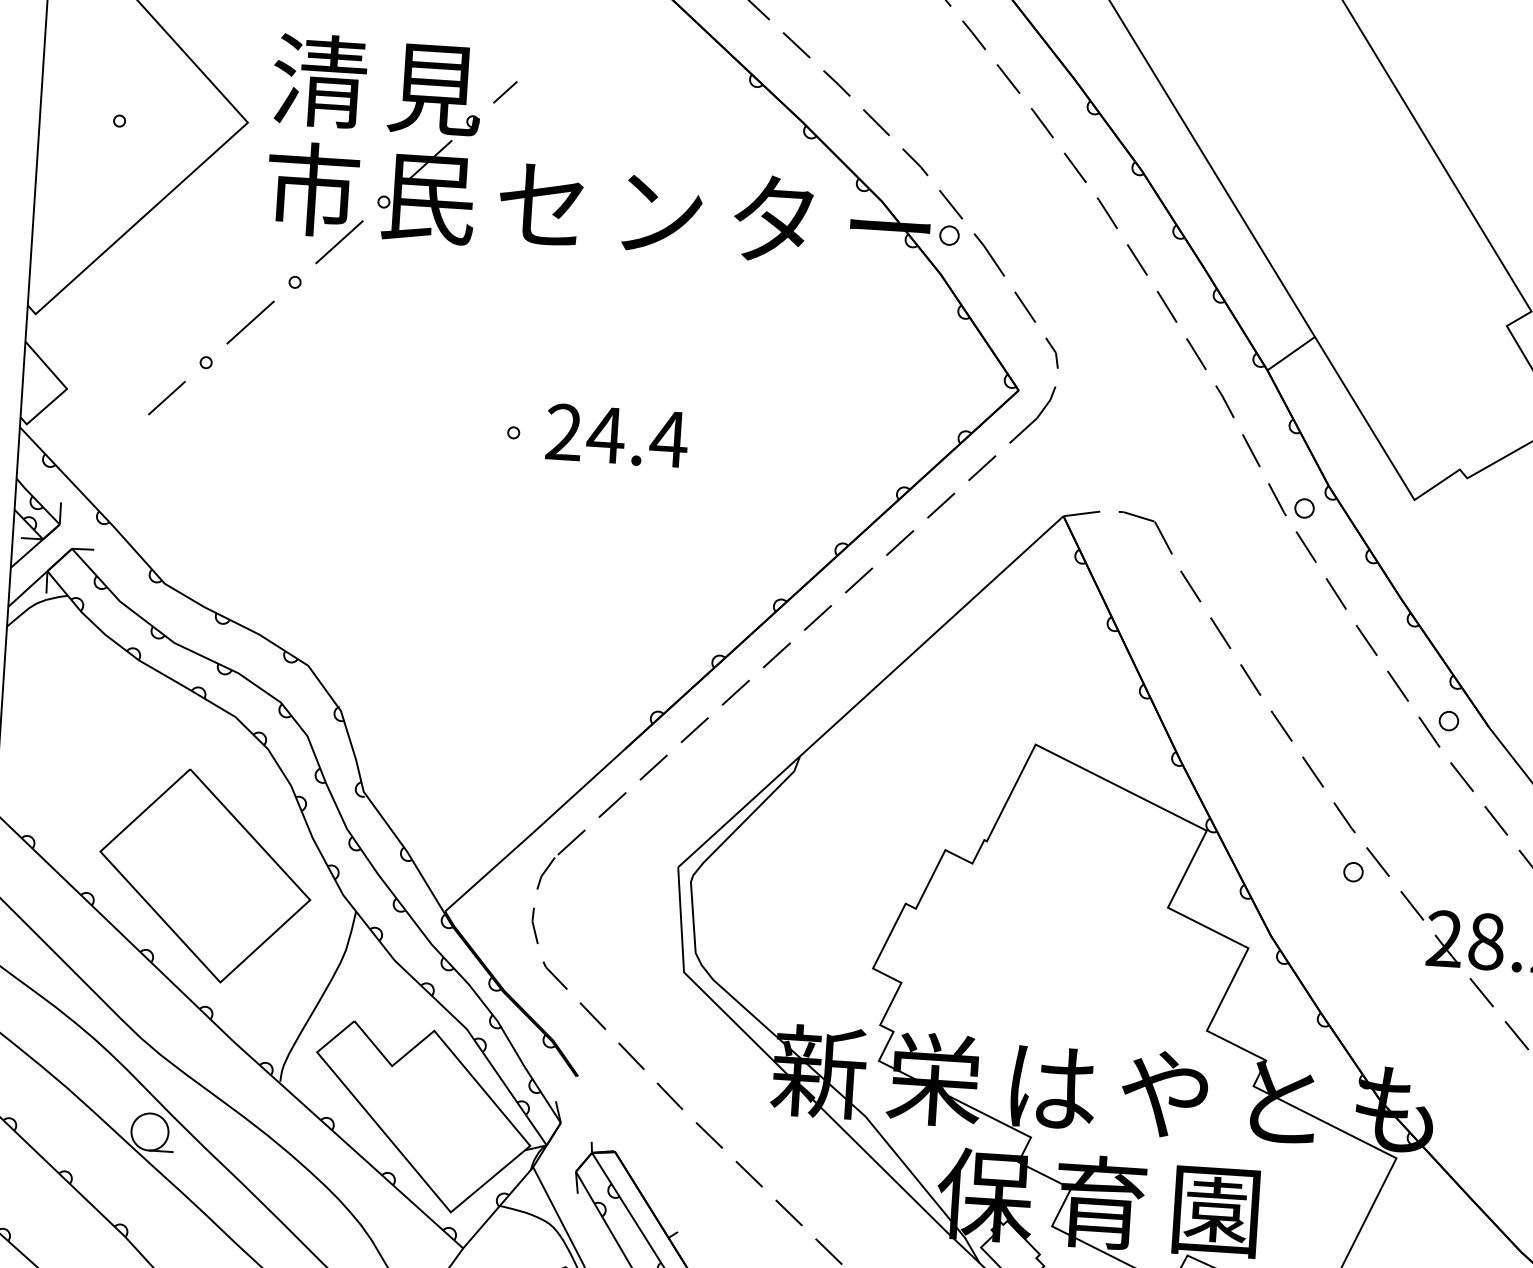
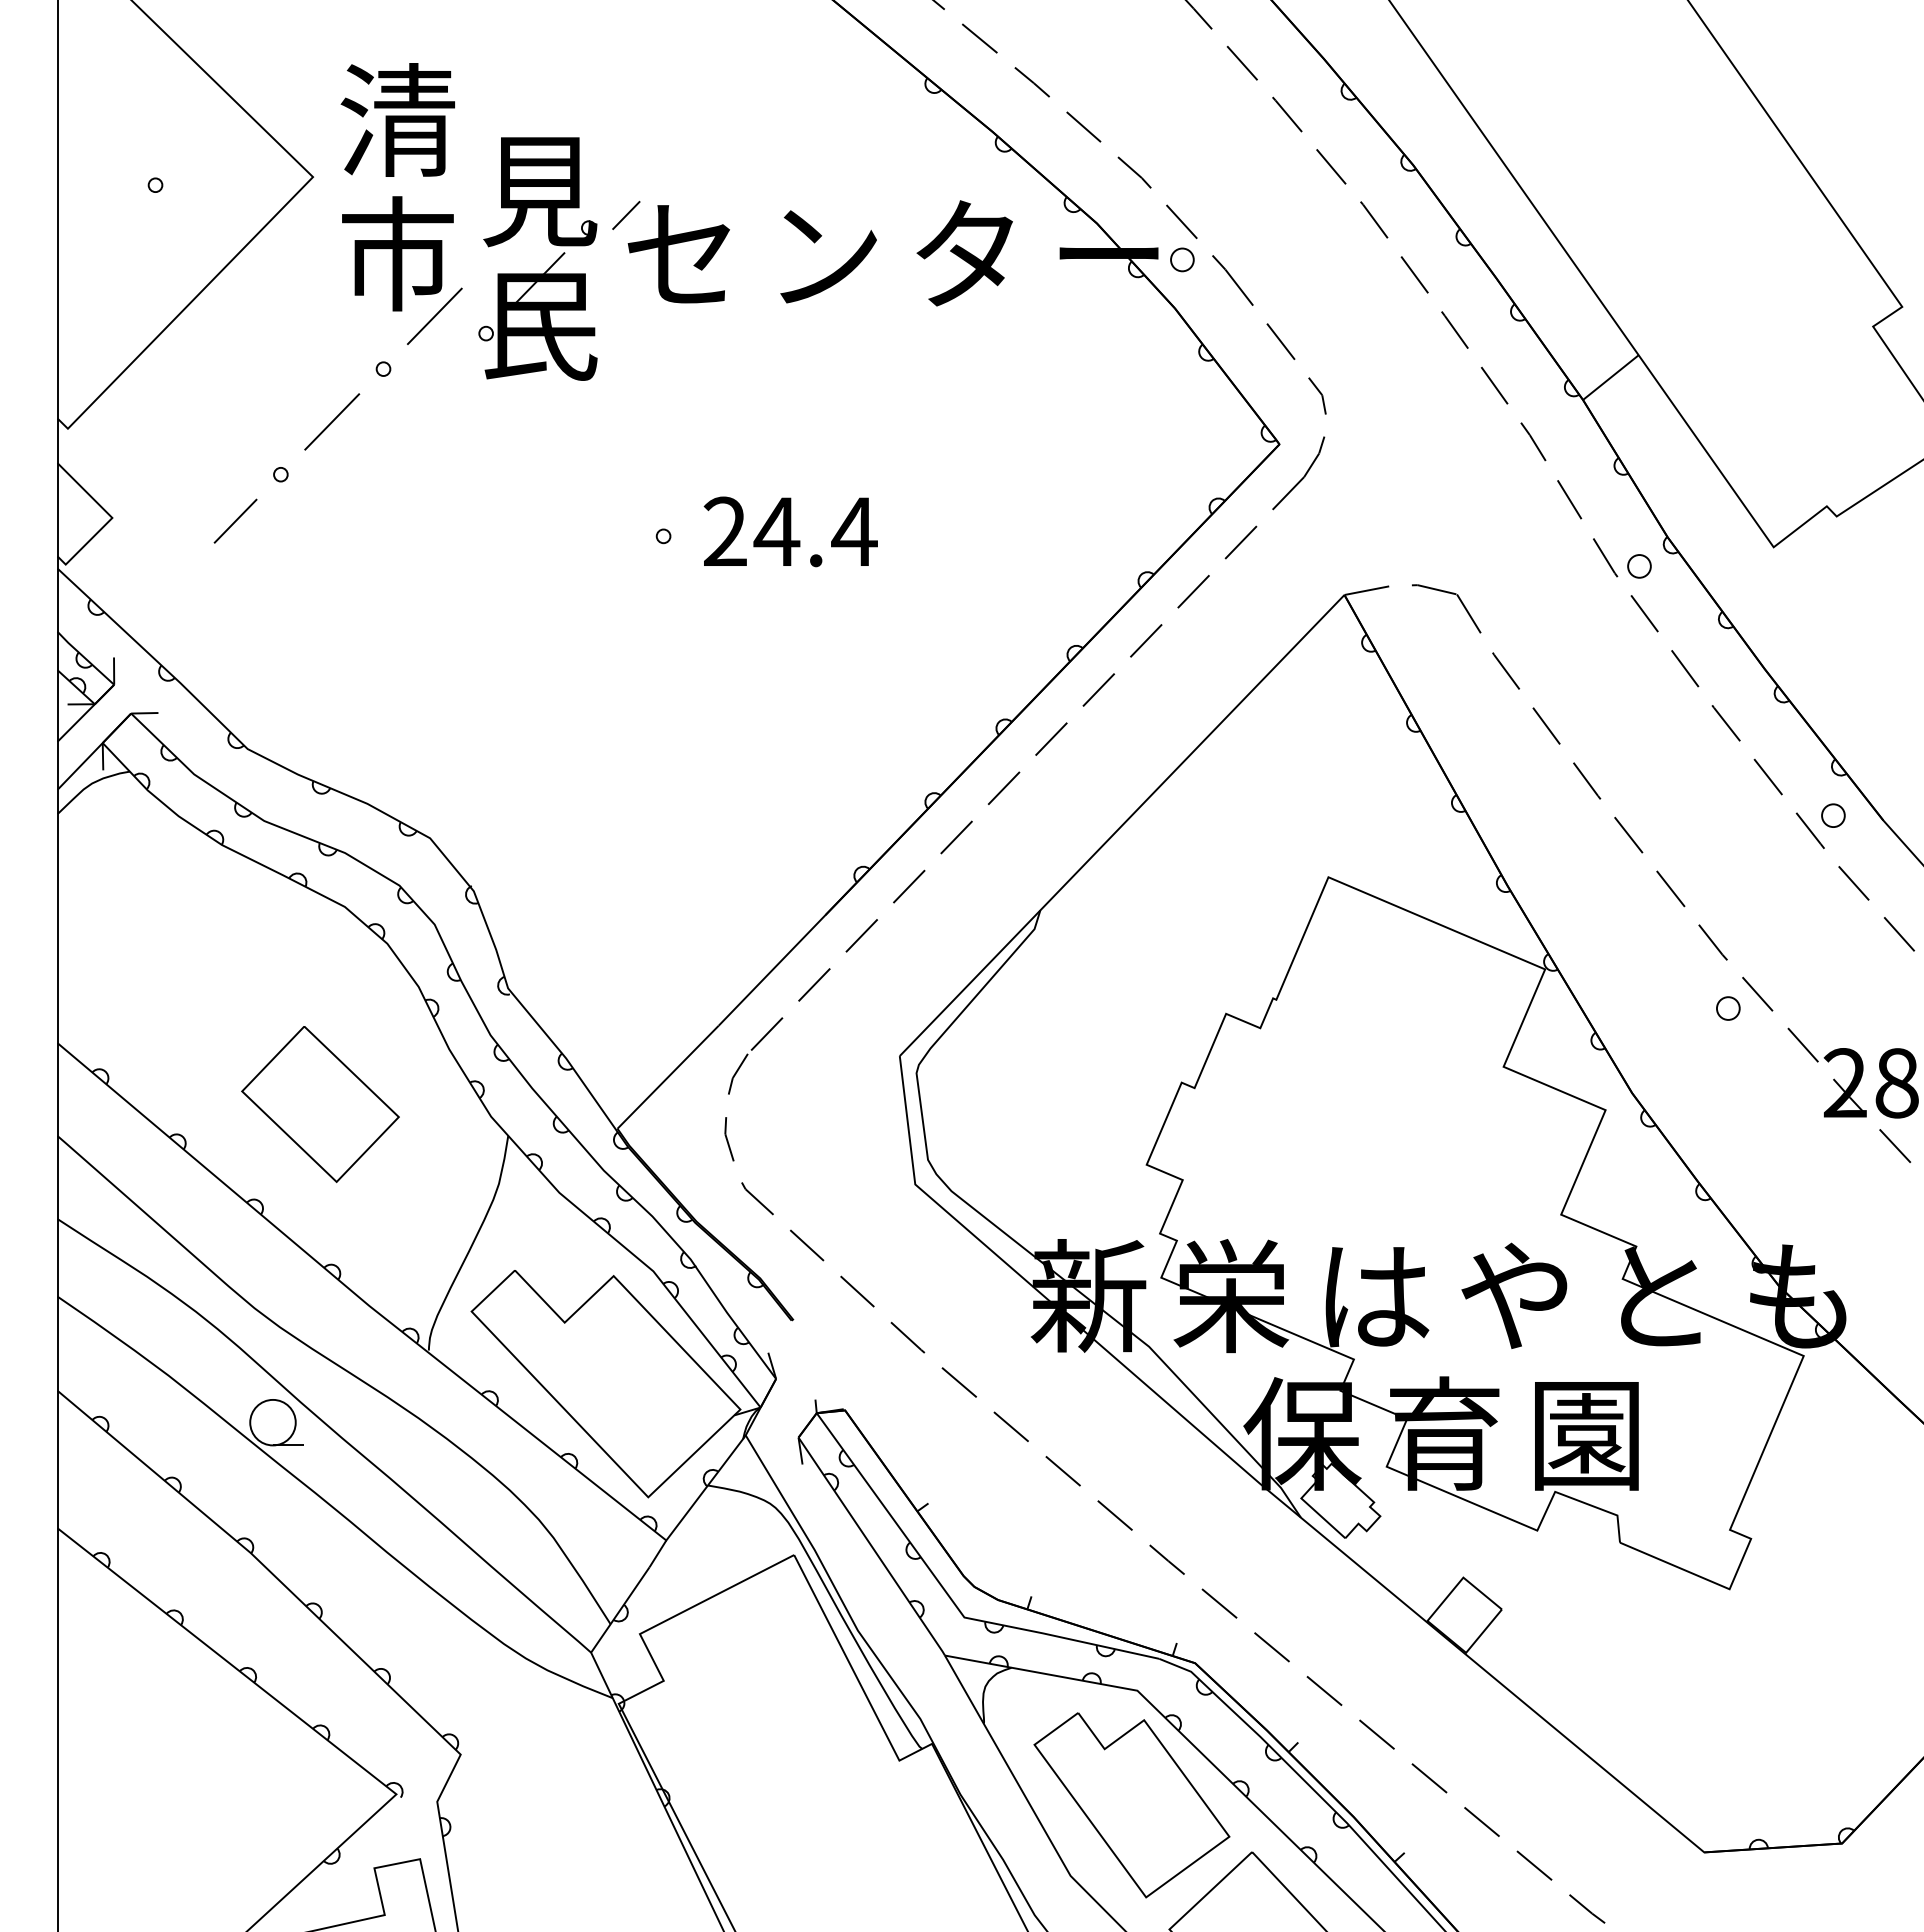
line: (505, 92) -> (626, 215), moved
part: (437, 152) -> (548, 268), moved
part: (205, 876) -> (320, 1104), size x0.6

